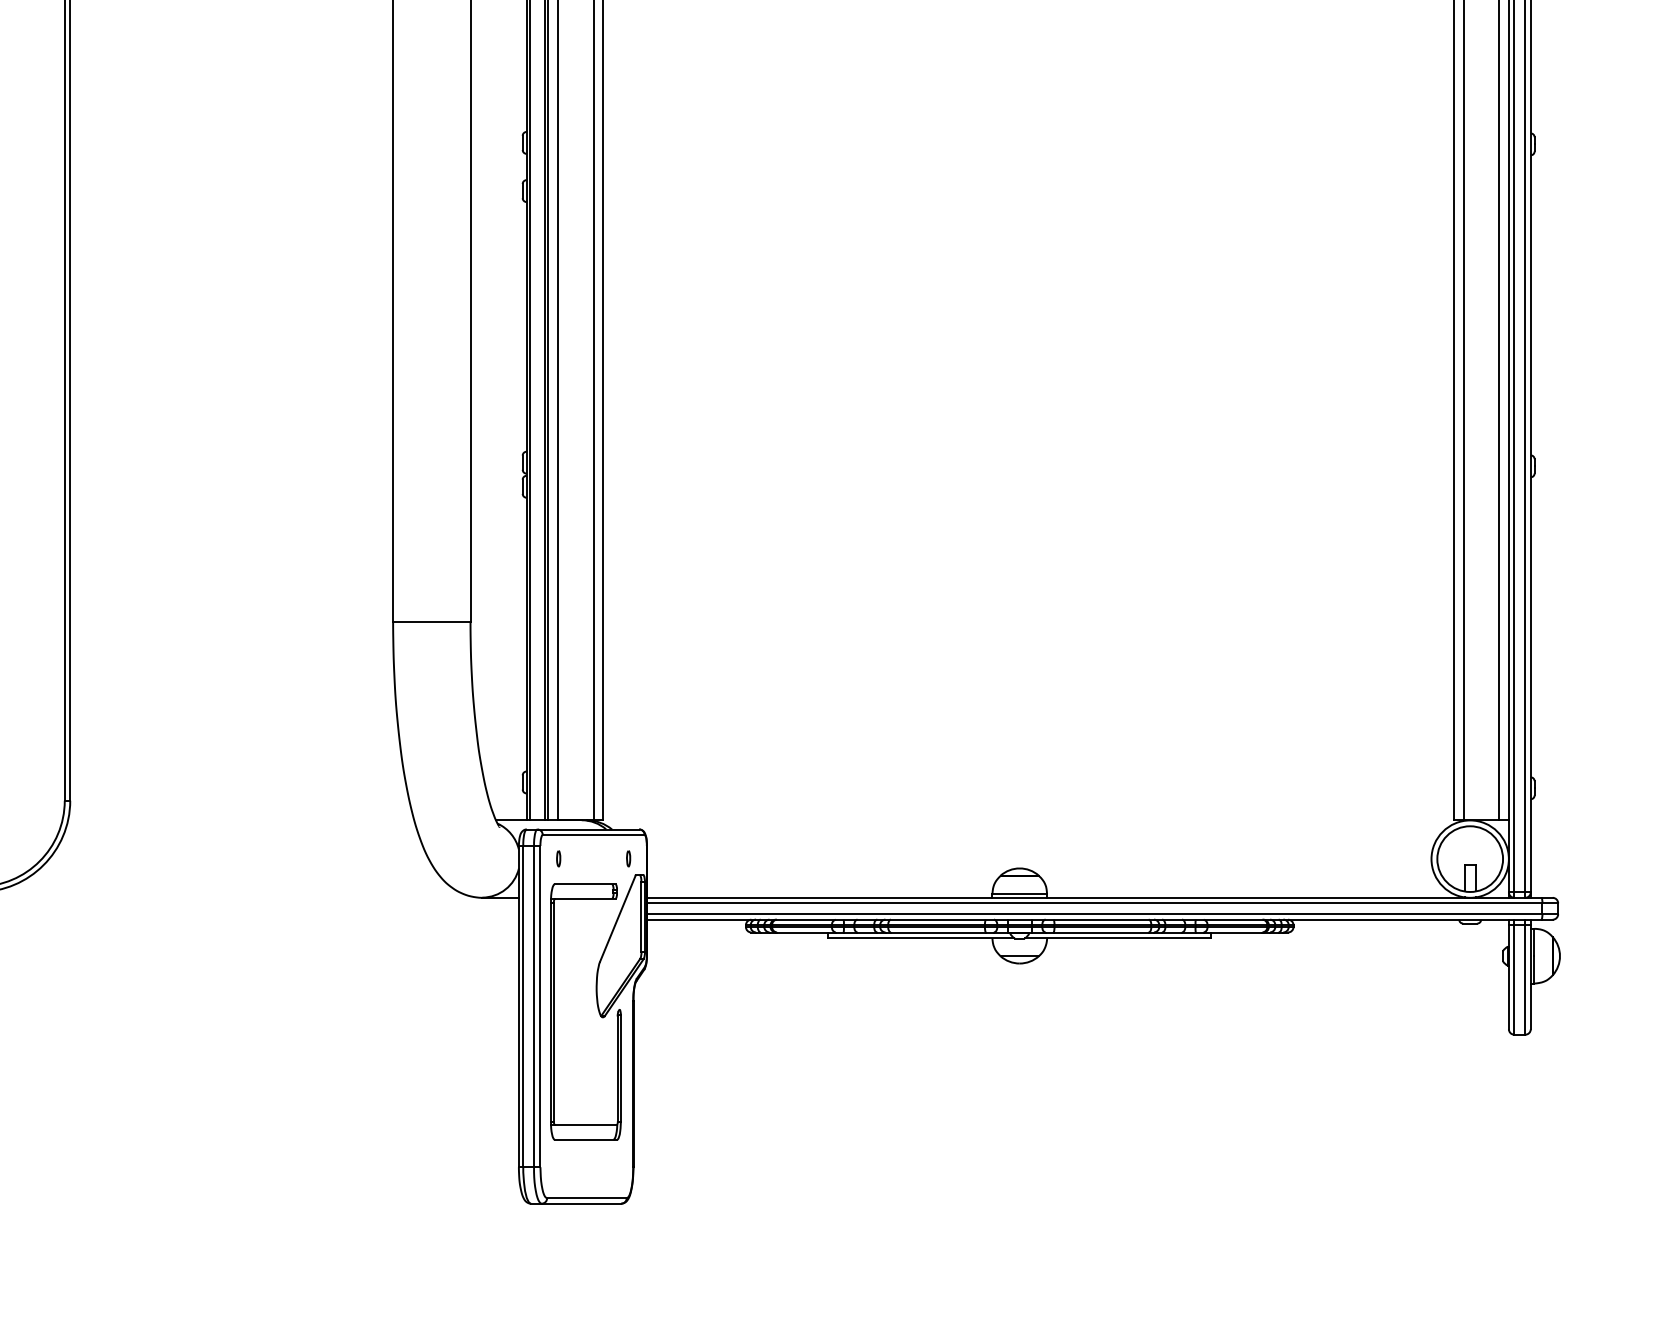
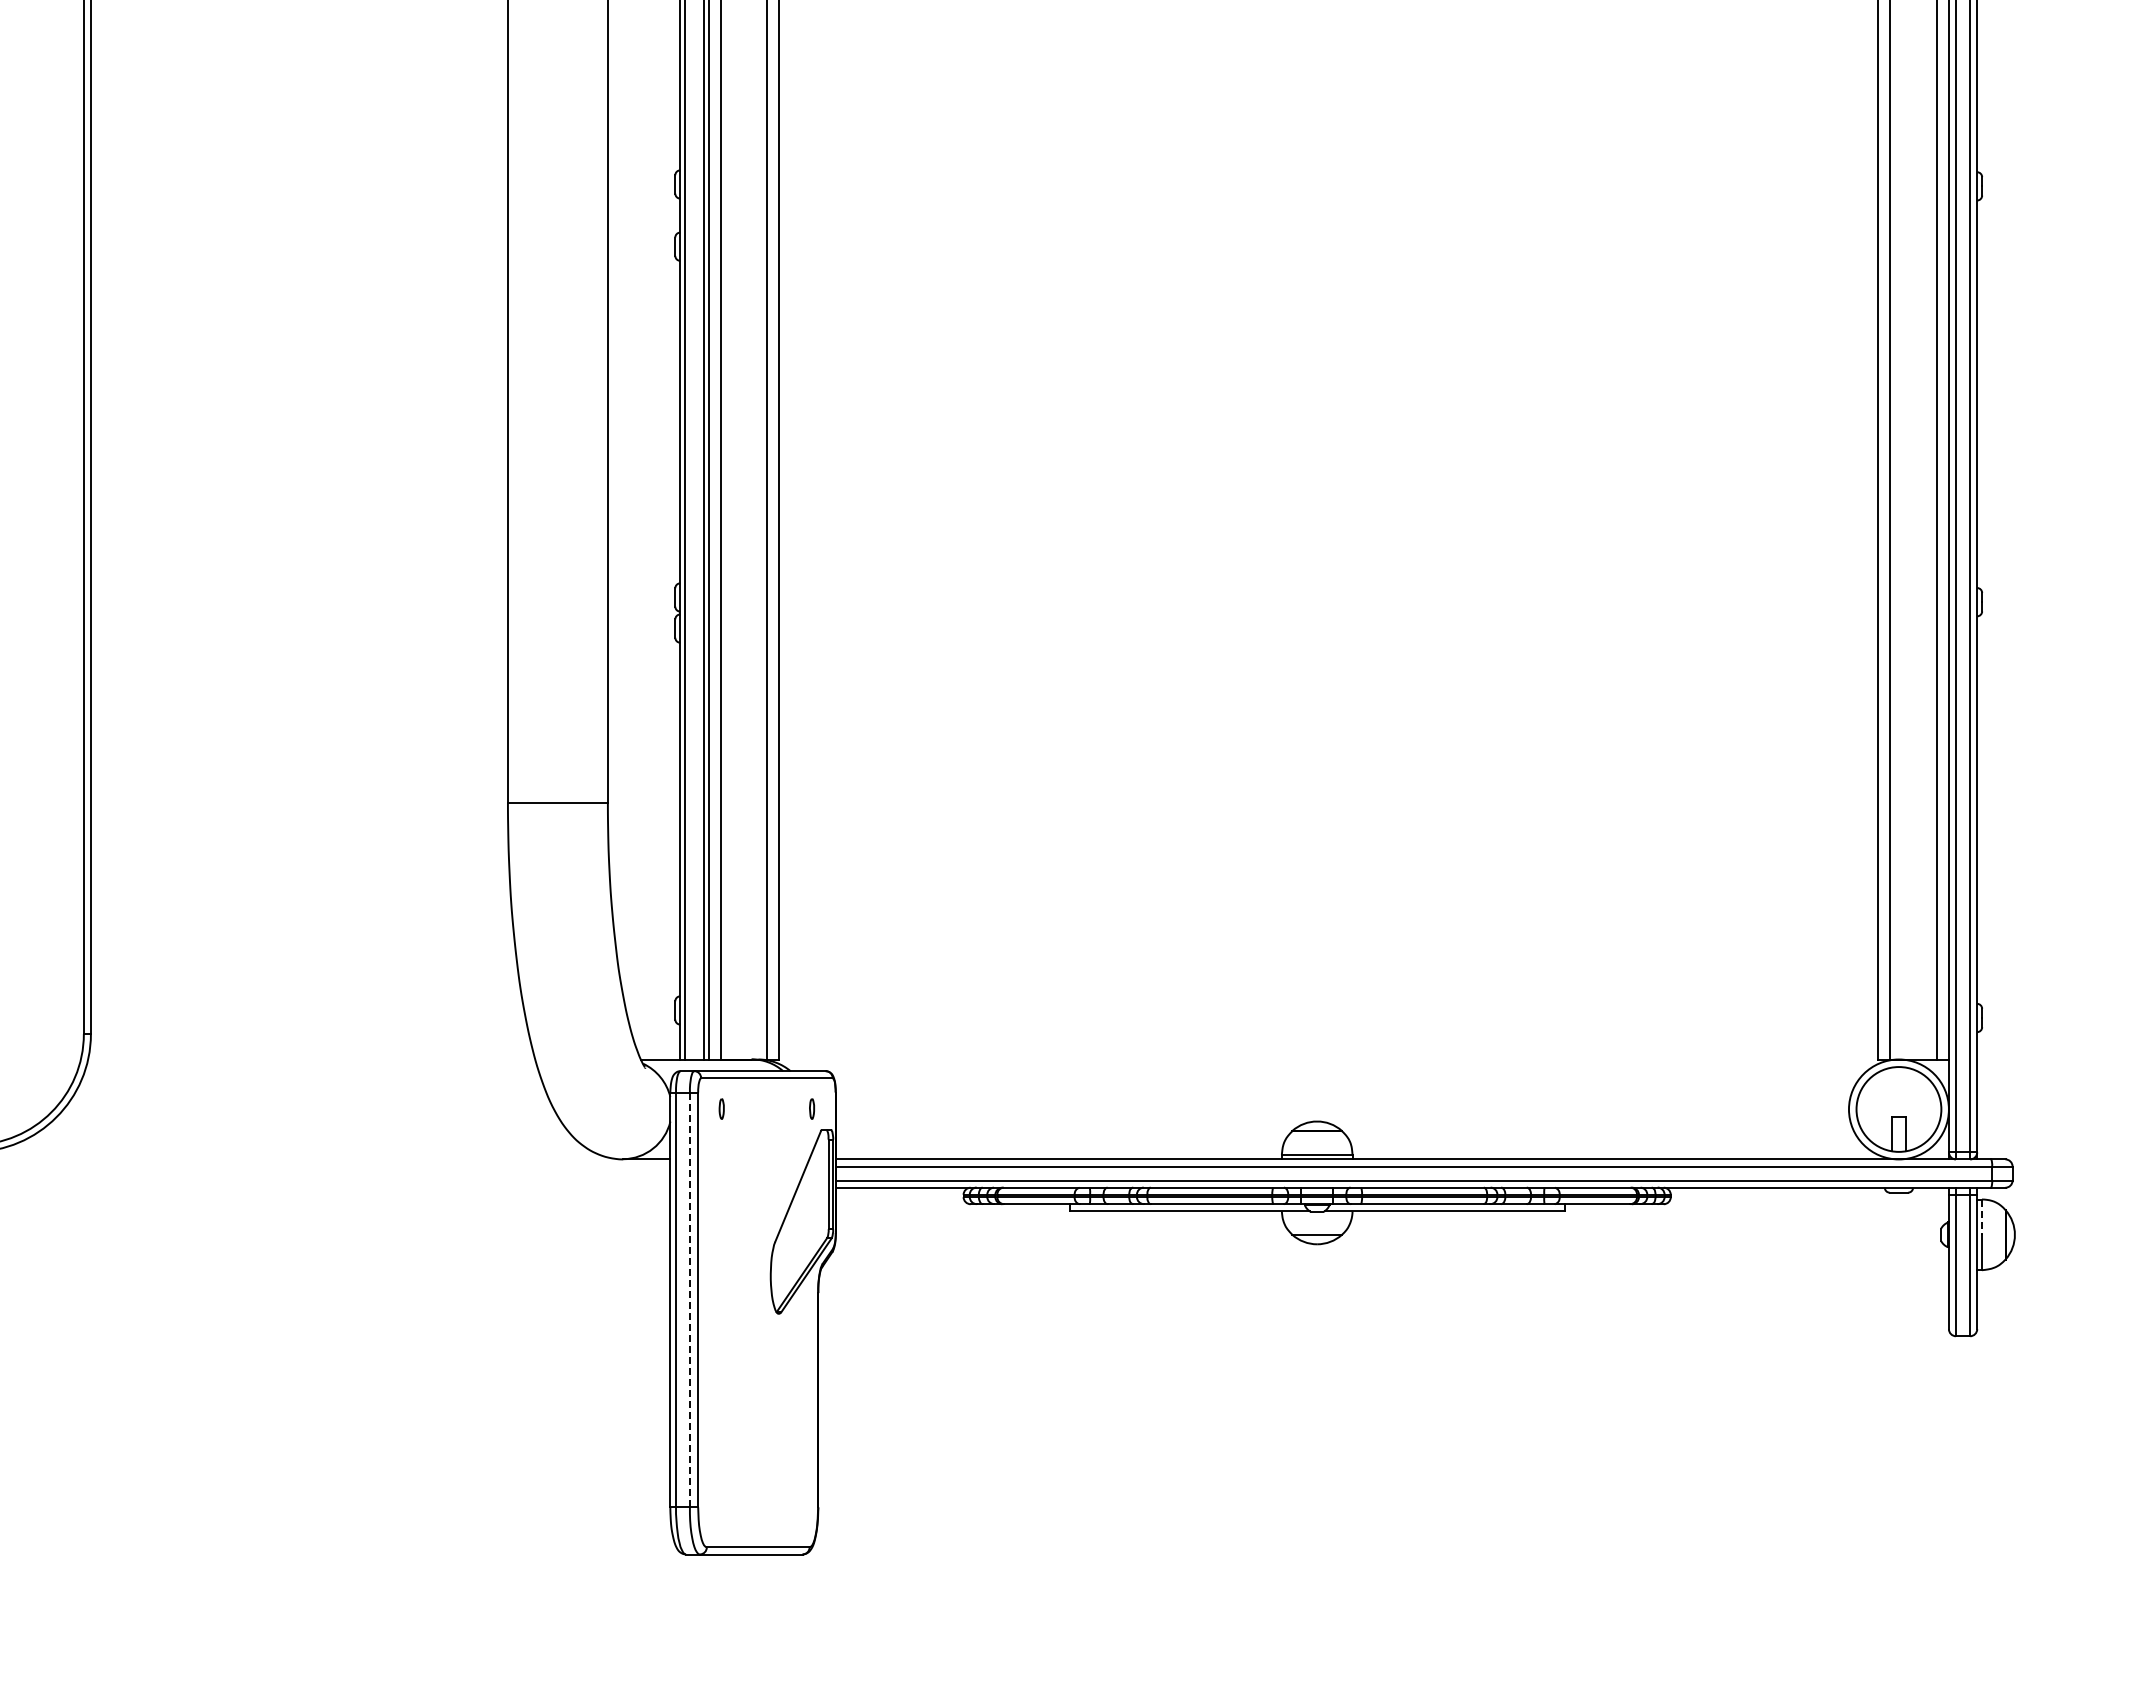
line: (1534, 942) -> (1981, 1217), solid -> dashed
line: (533, 1006) -> (689, 1299), solid -> dashed
part: (554, 1011) -> (716, 1306), removed

